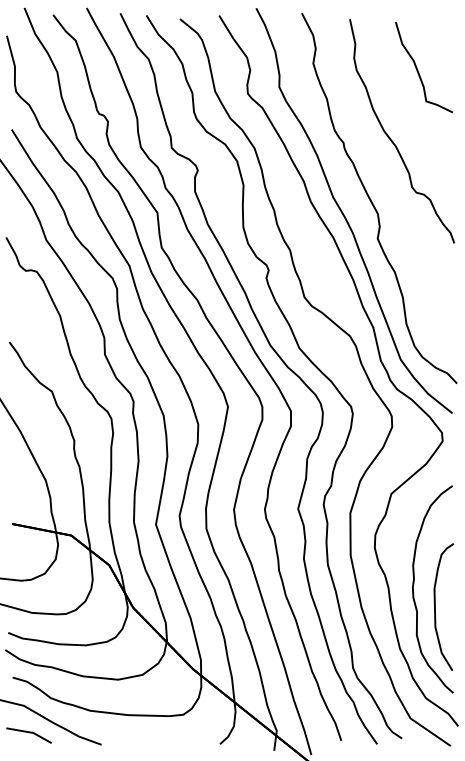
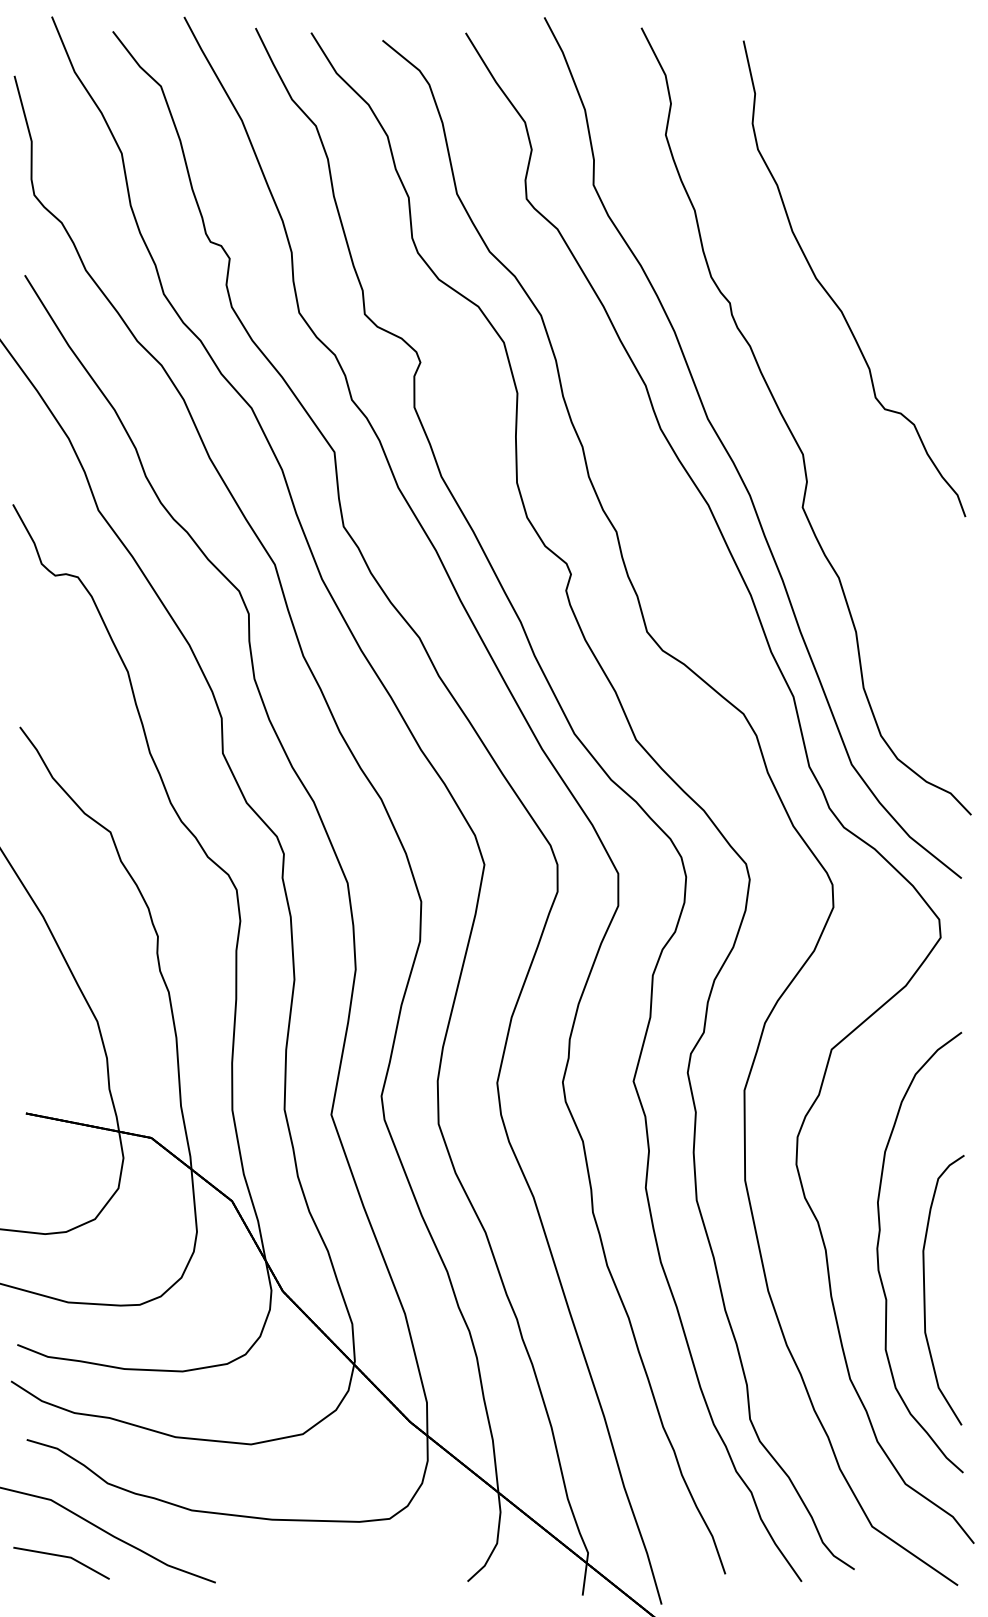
part: (423, 67) -> (899, 143), removed

